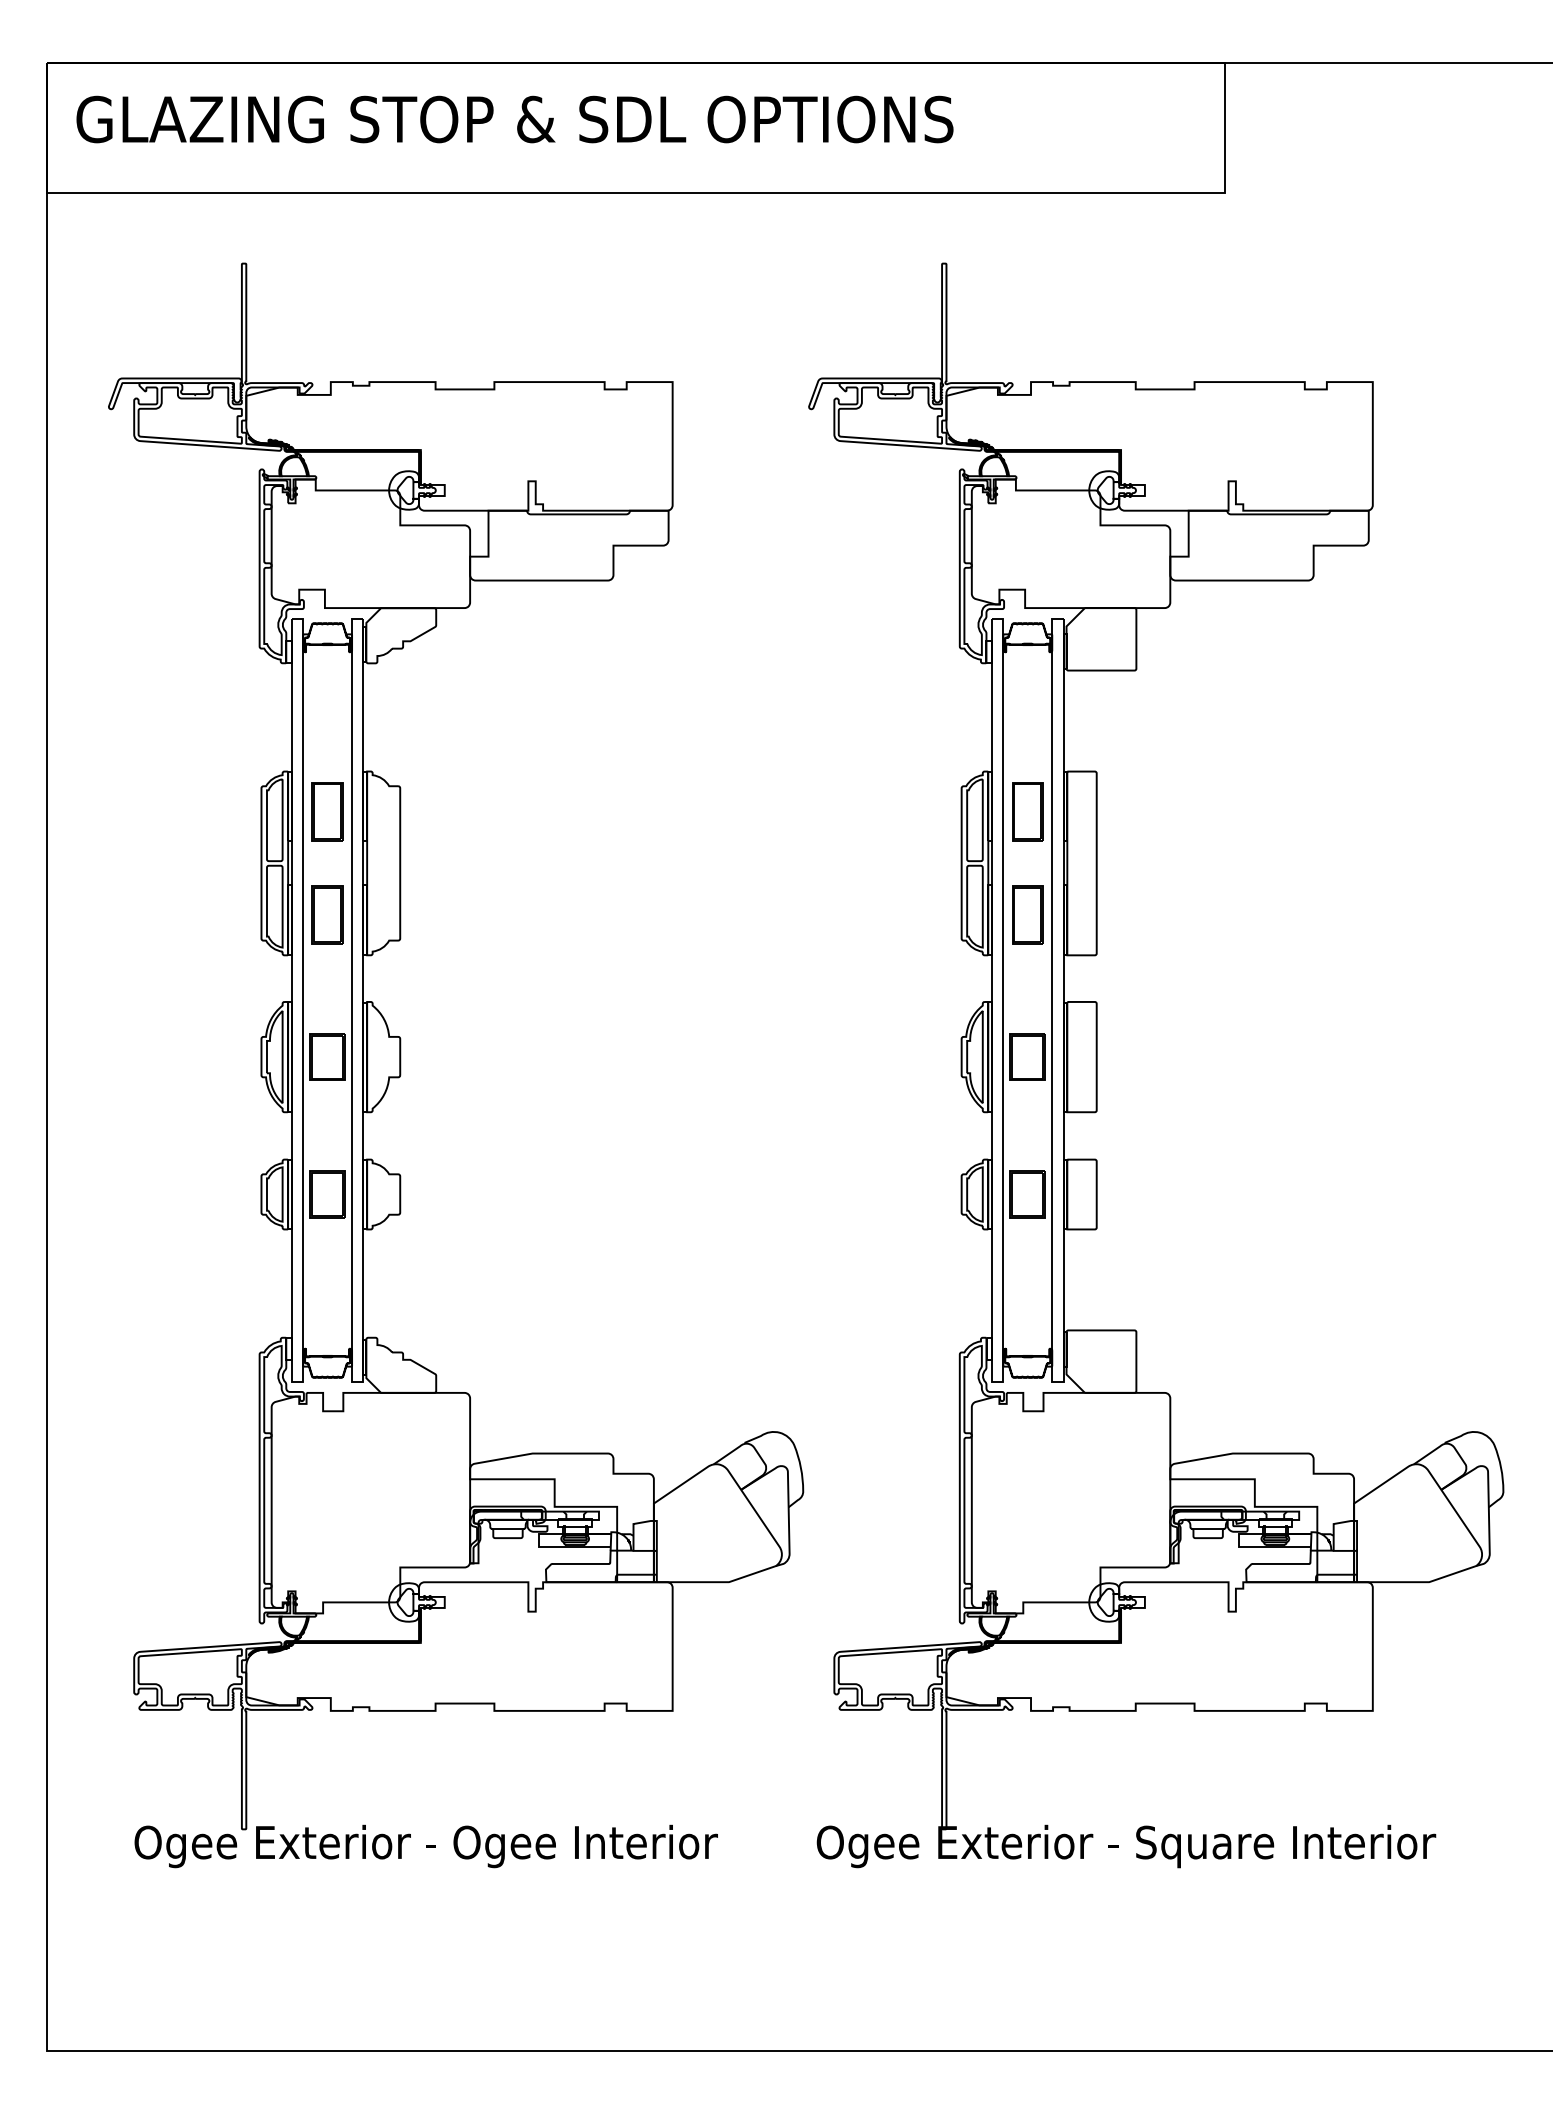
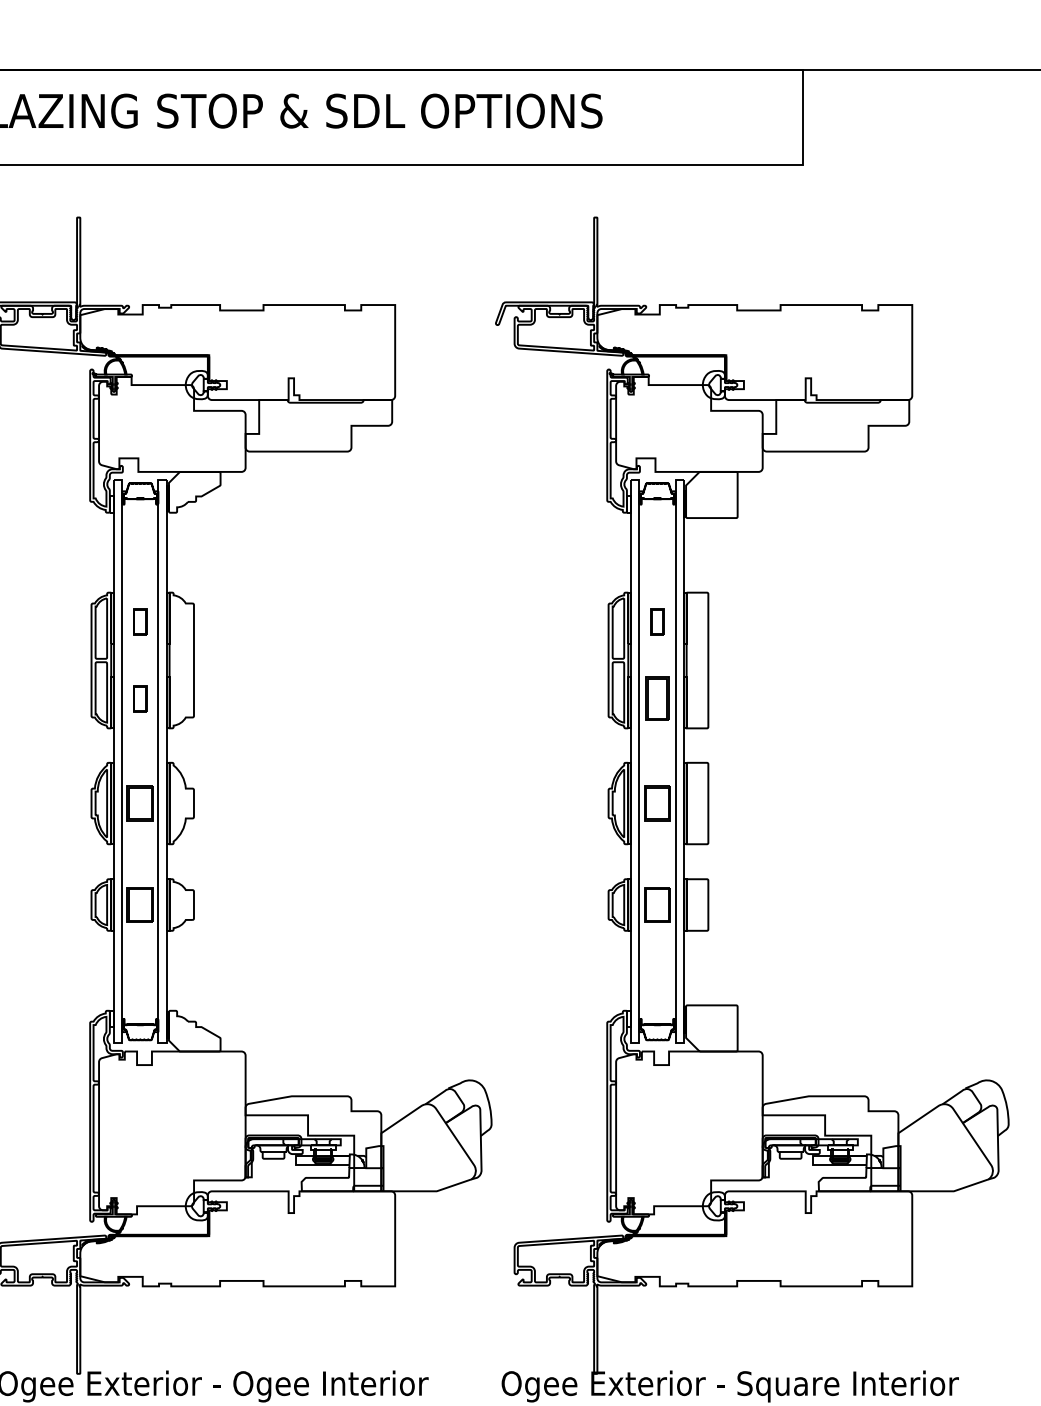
part: (327, 811) -> (140, 622), size x0.6
part: (1027, 811) -> (657, 622), size x0.6
part: (327, 914) -> (140, 698), size x0.6

